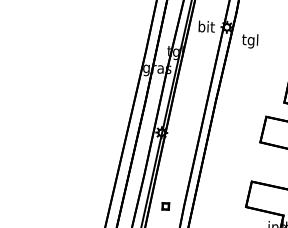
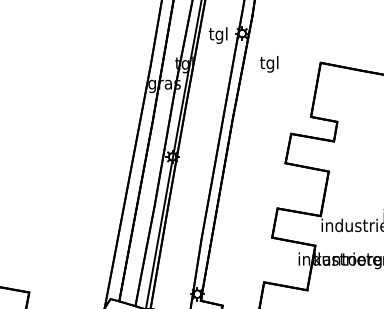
text: (206, 28) -> (218, 35), bit -> tgl
text: (250, 41) -> (269, 64), moved
part: (165, 206) -> (180, 240), removed

